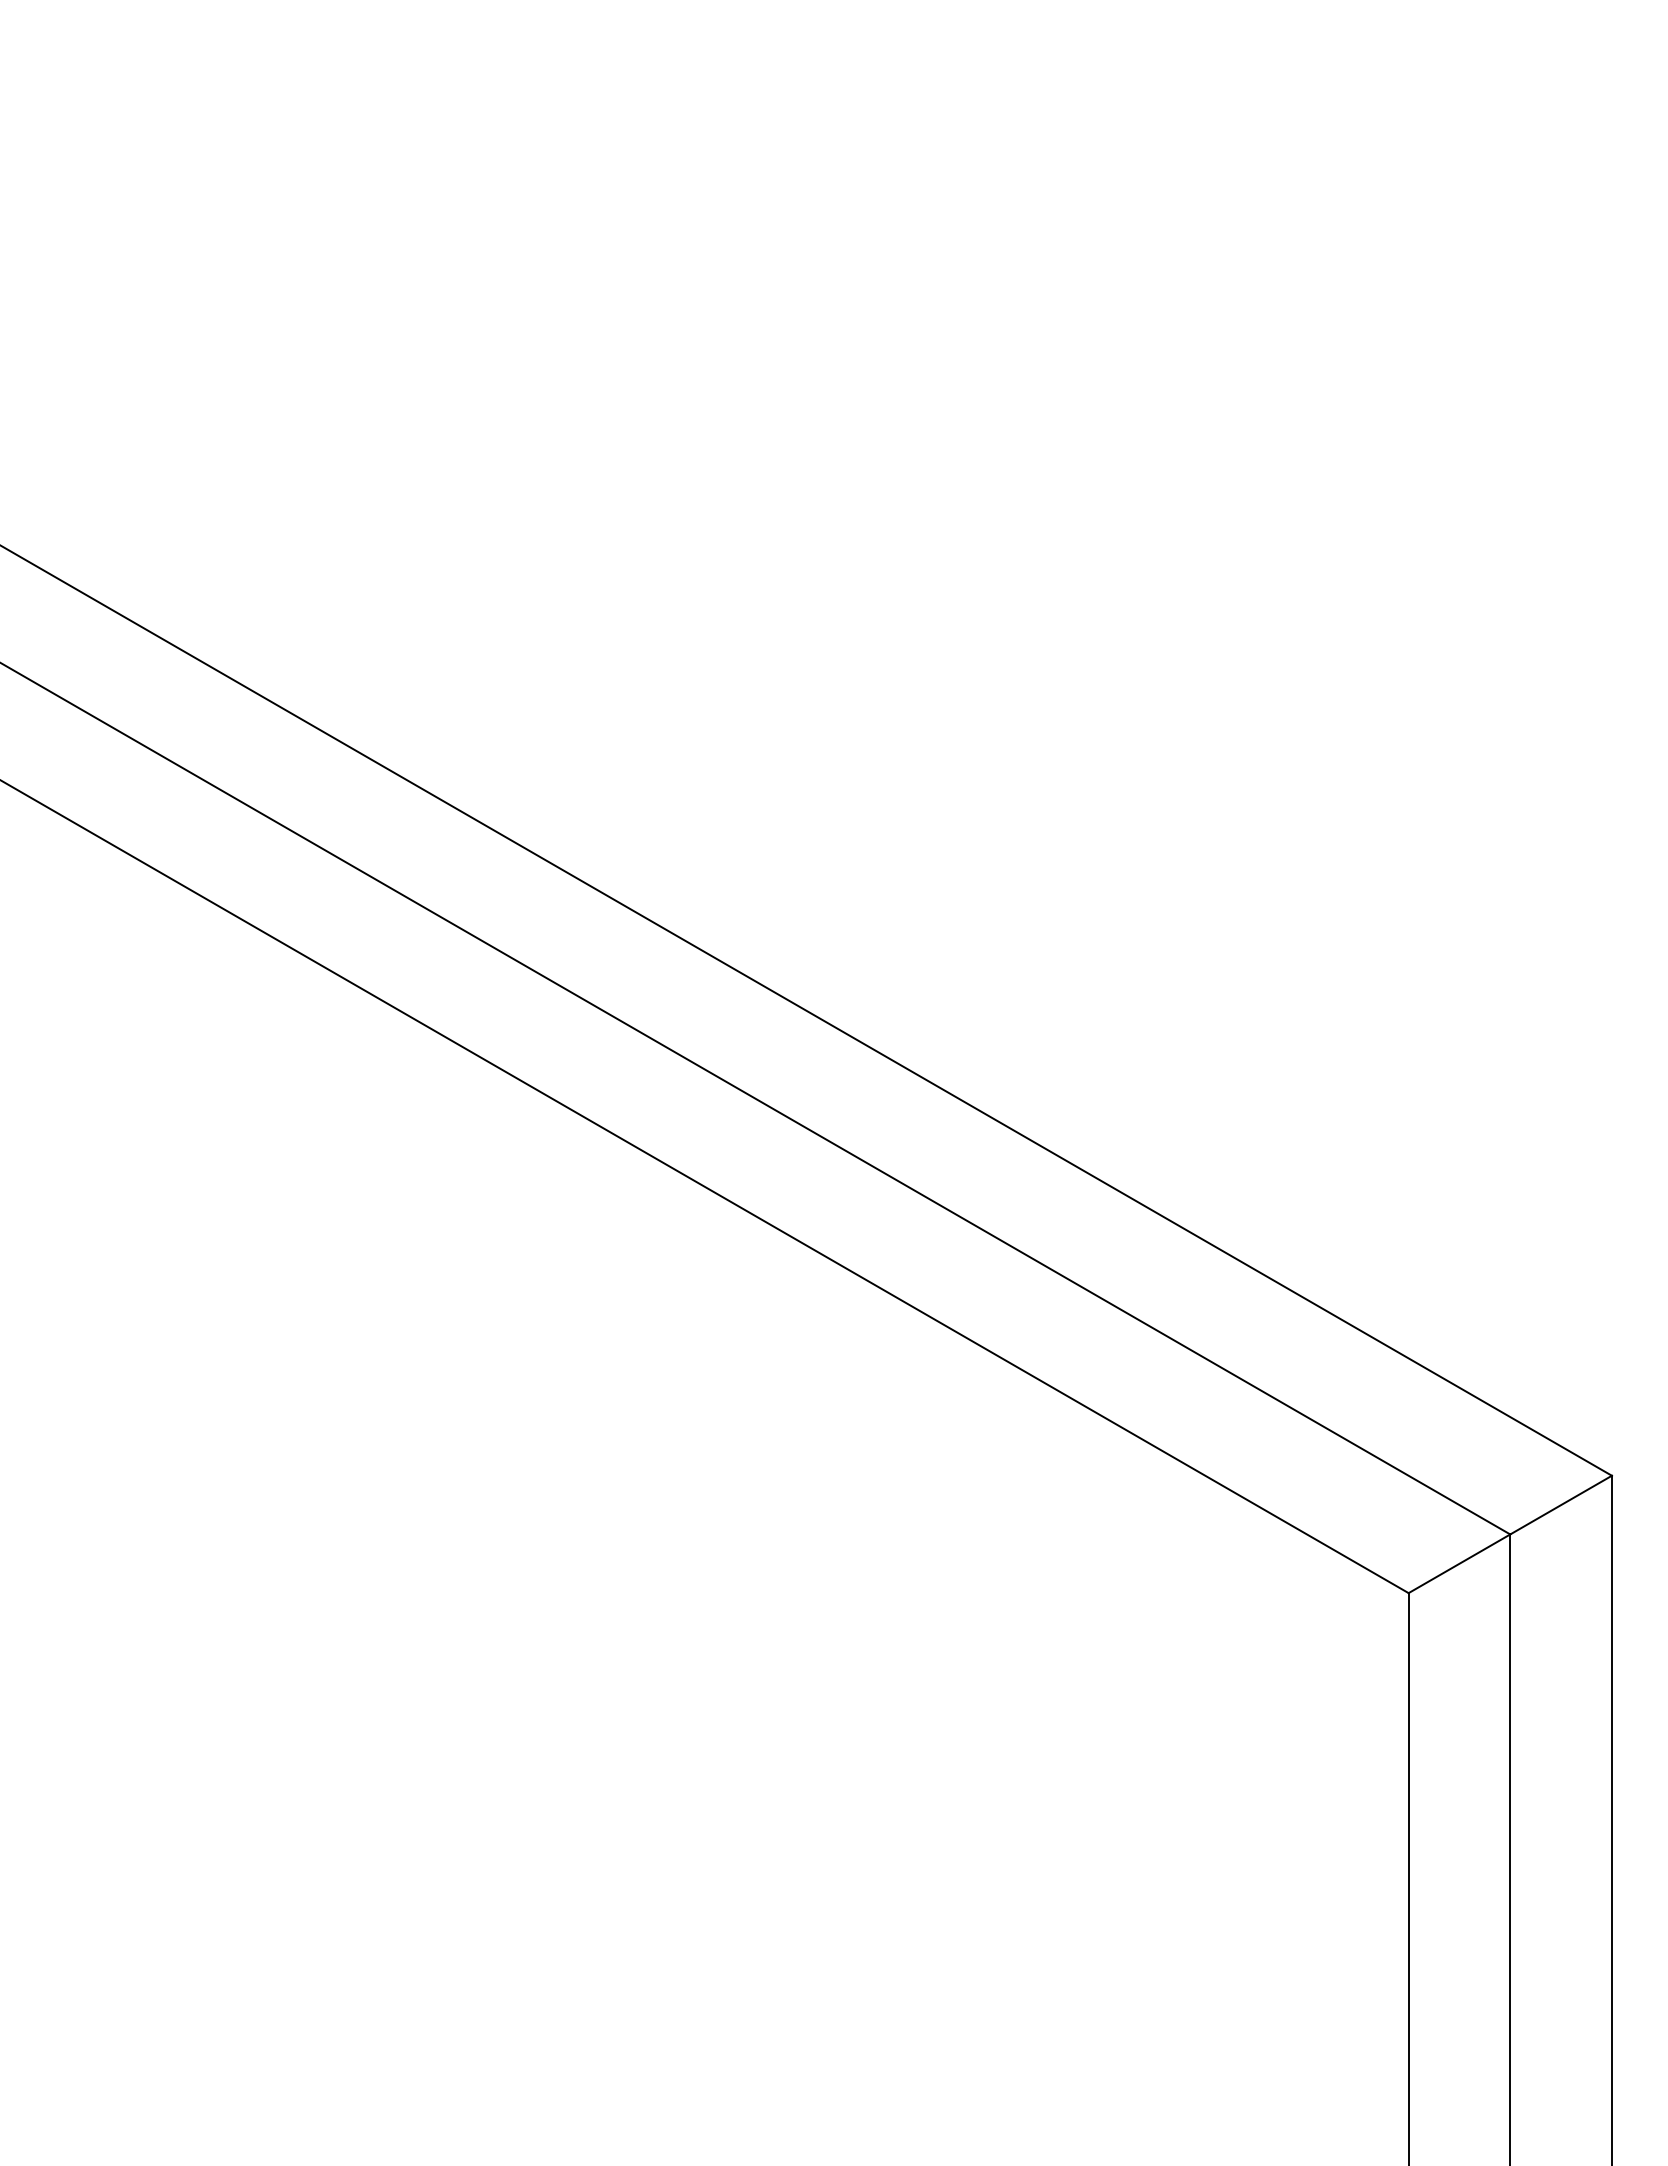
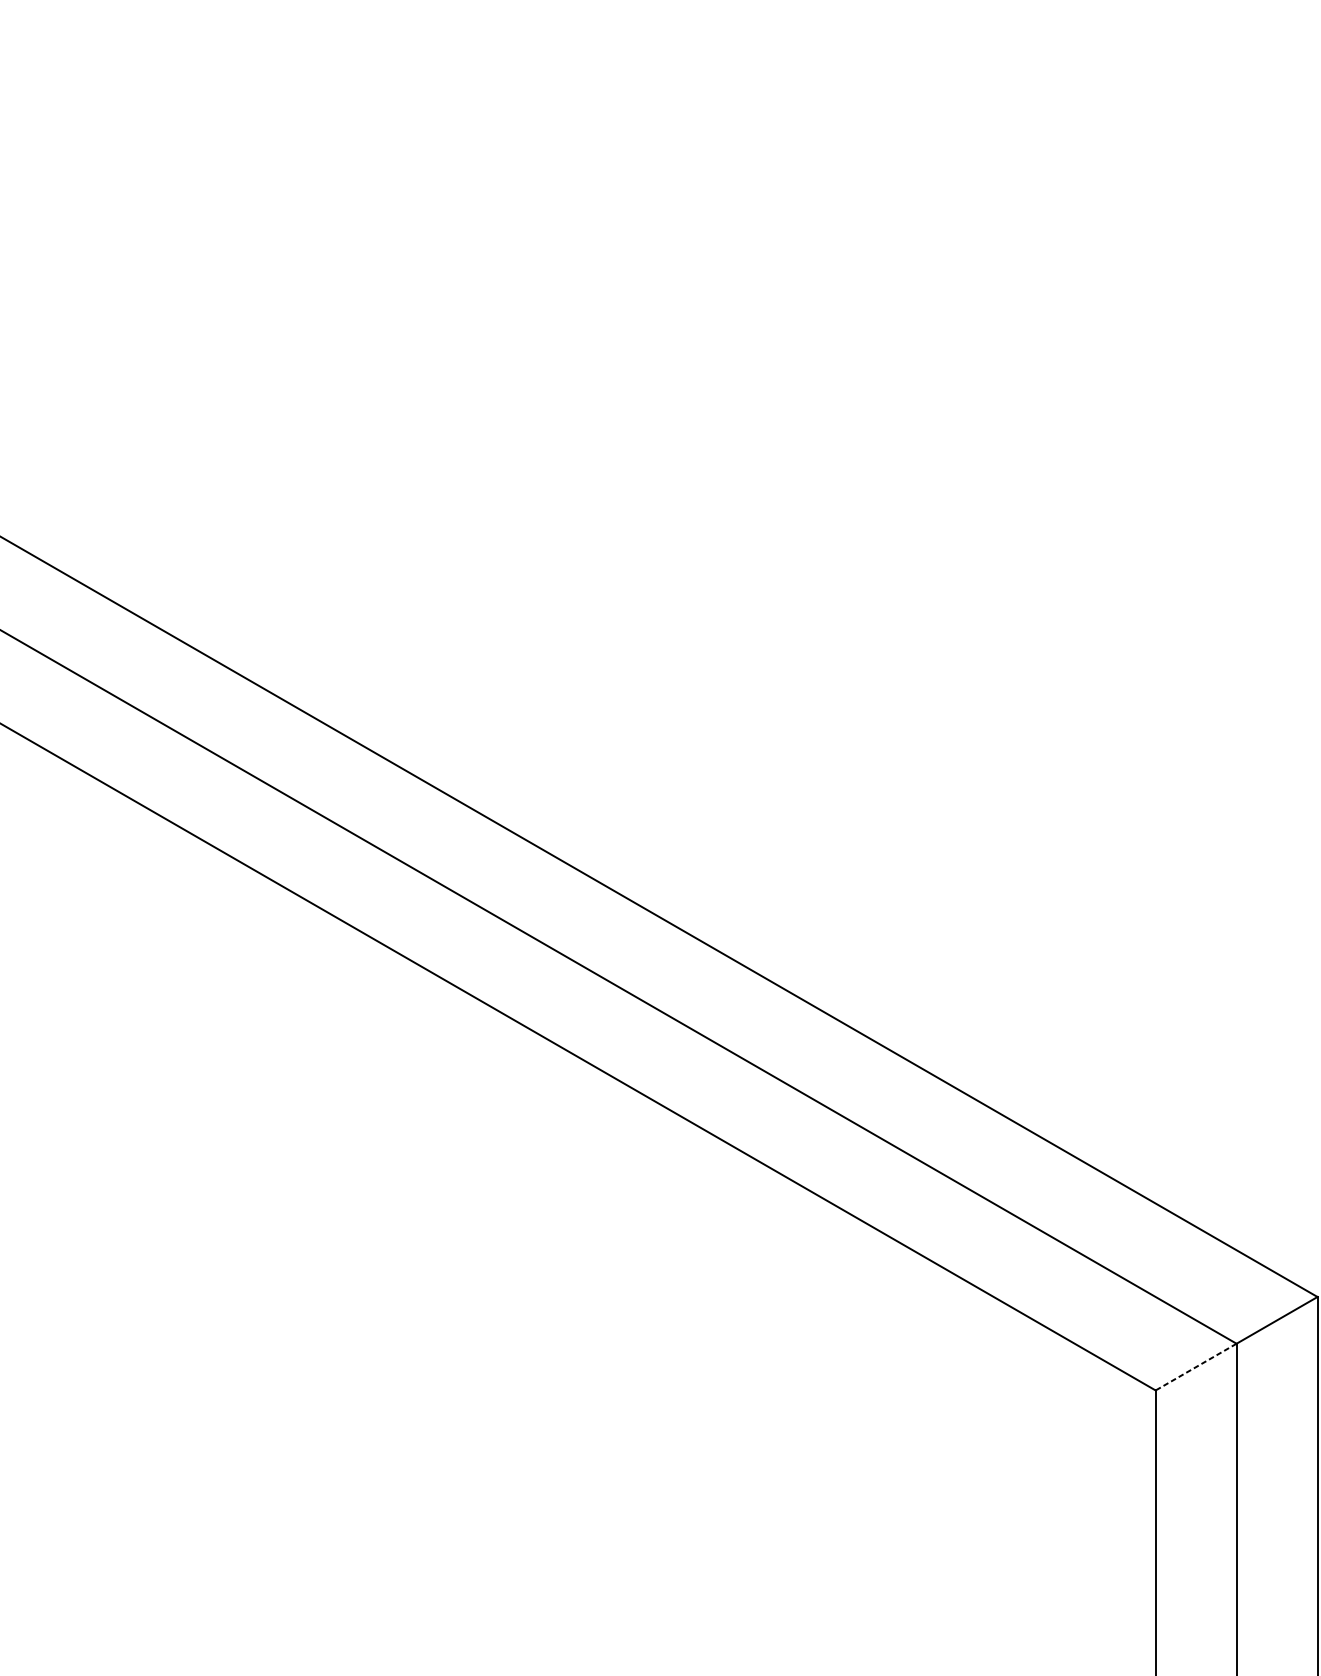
line: (1459, 1563) -> (1196, 1366), solid -> dashed

